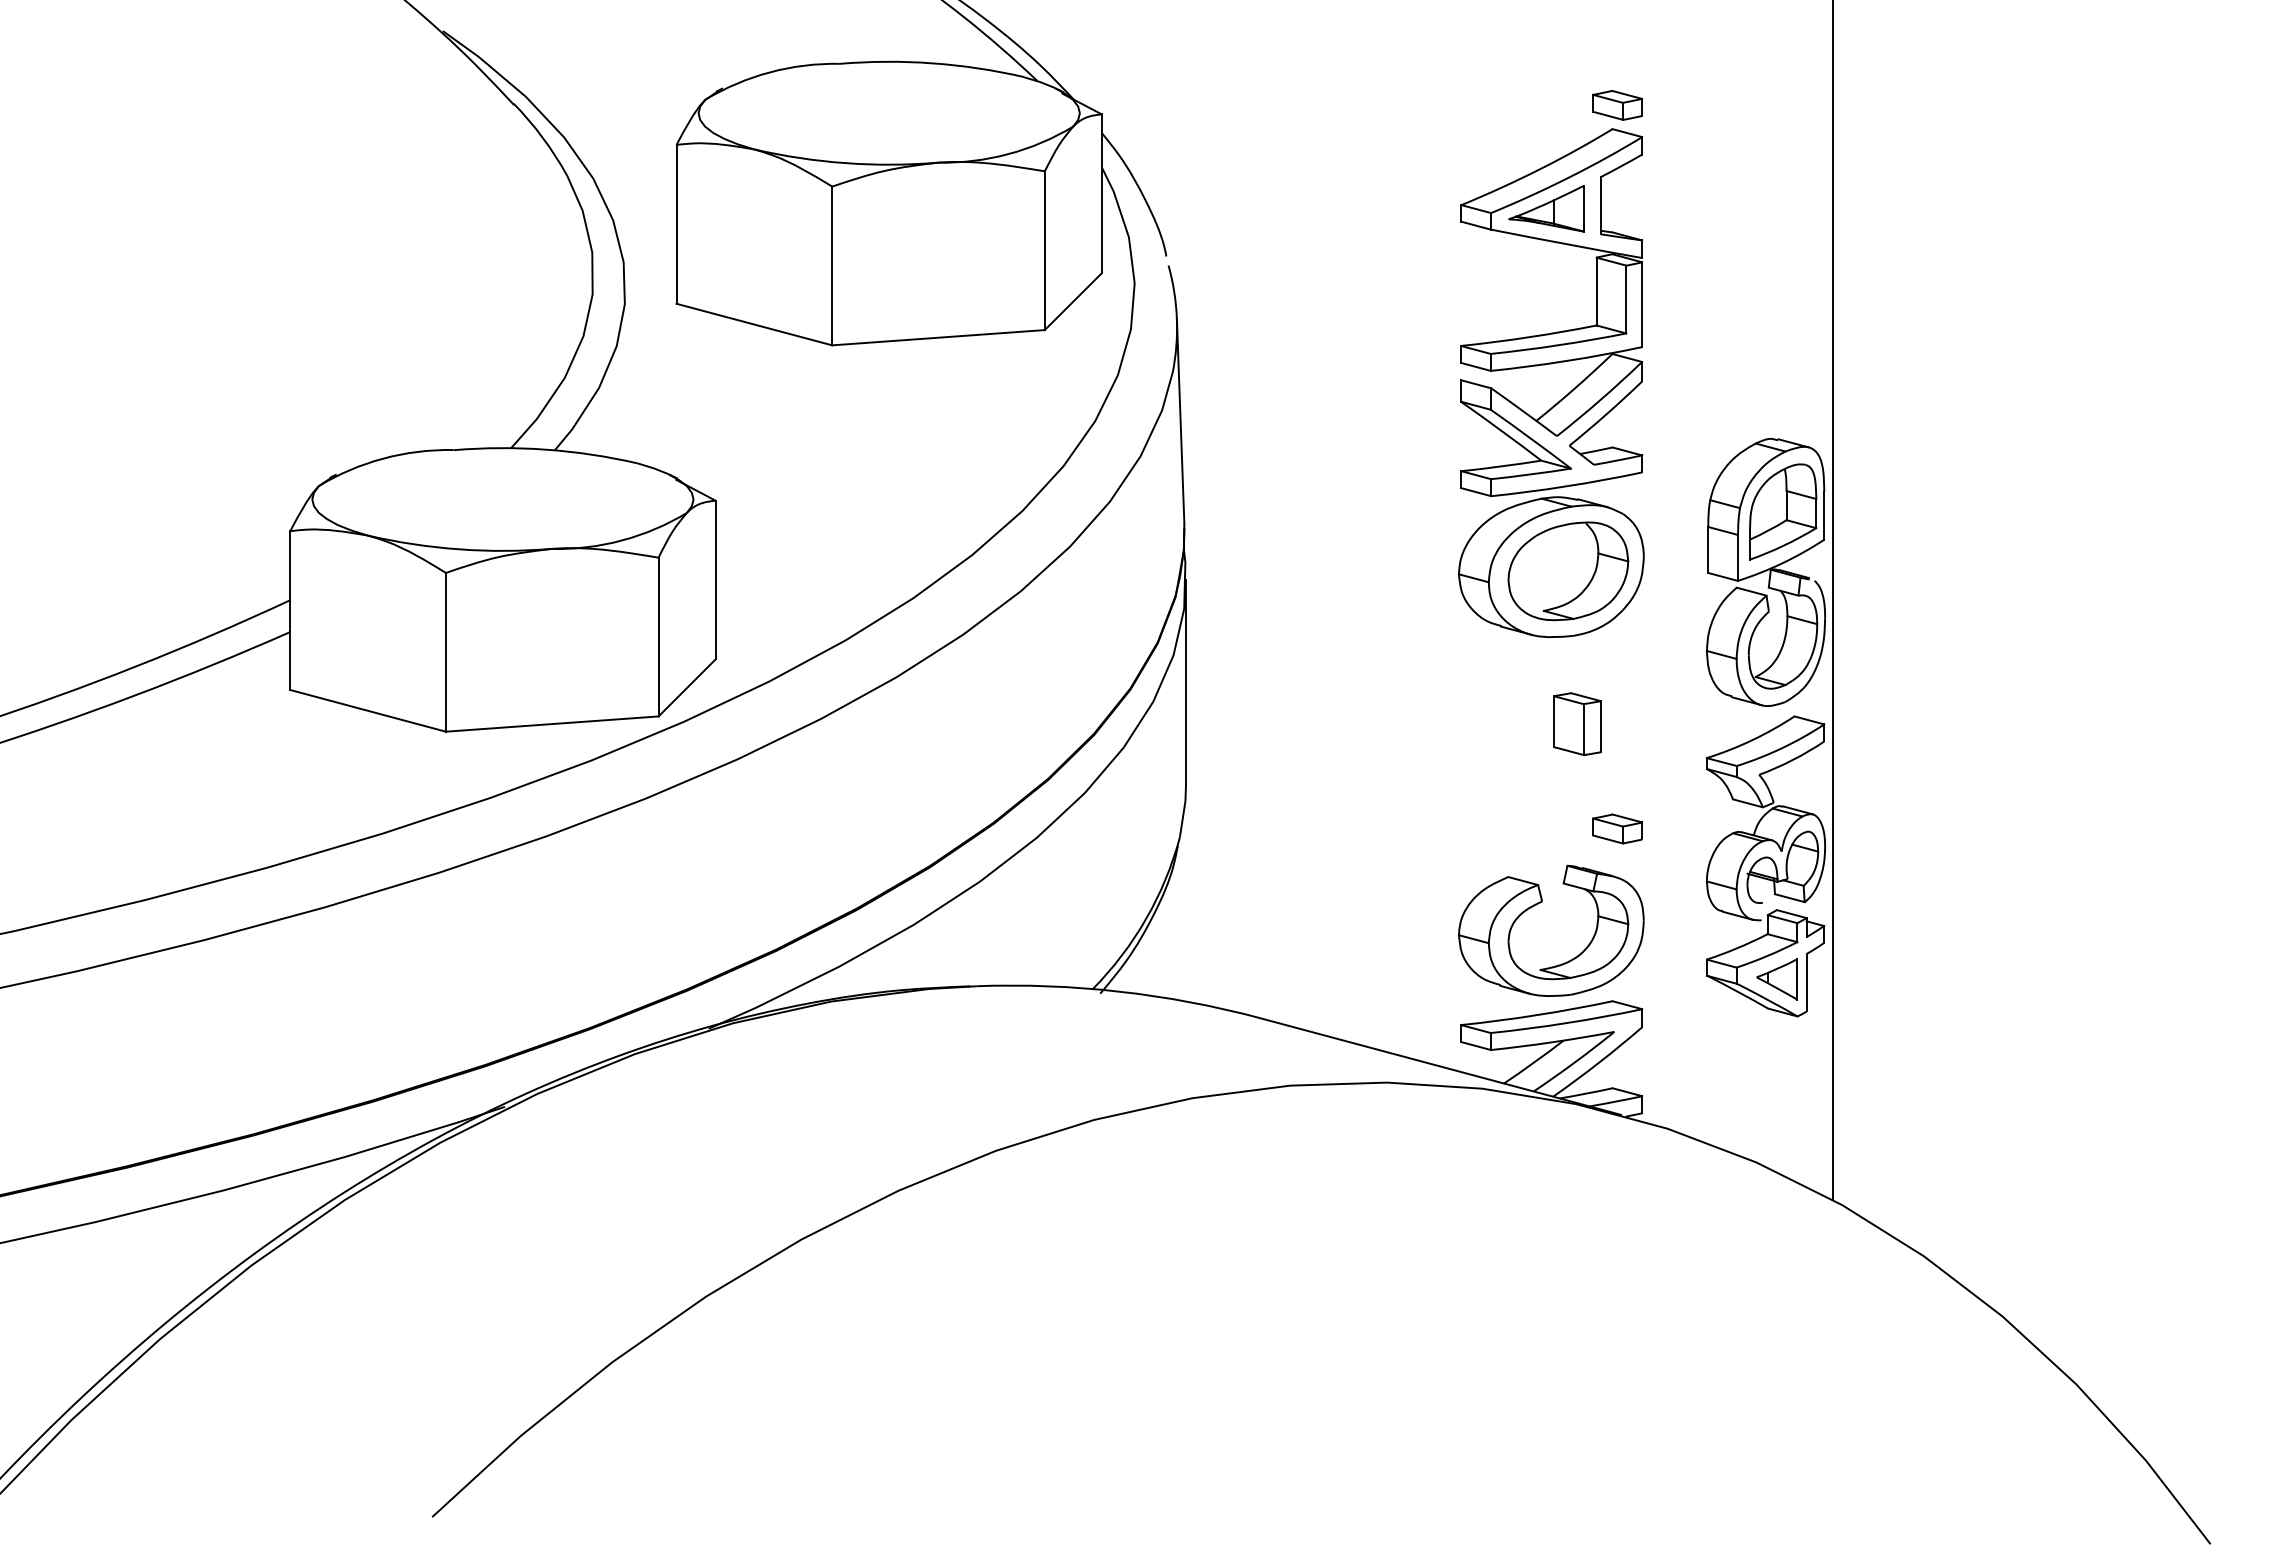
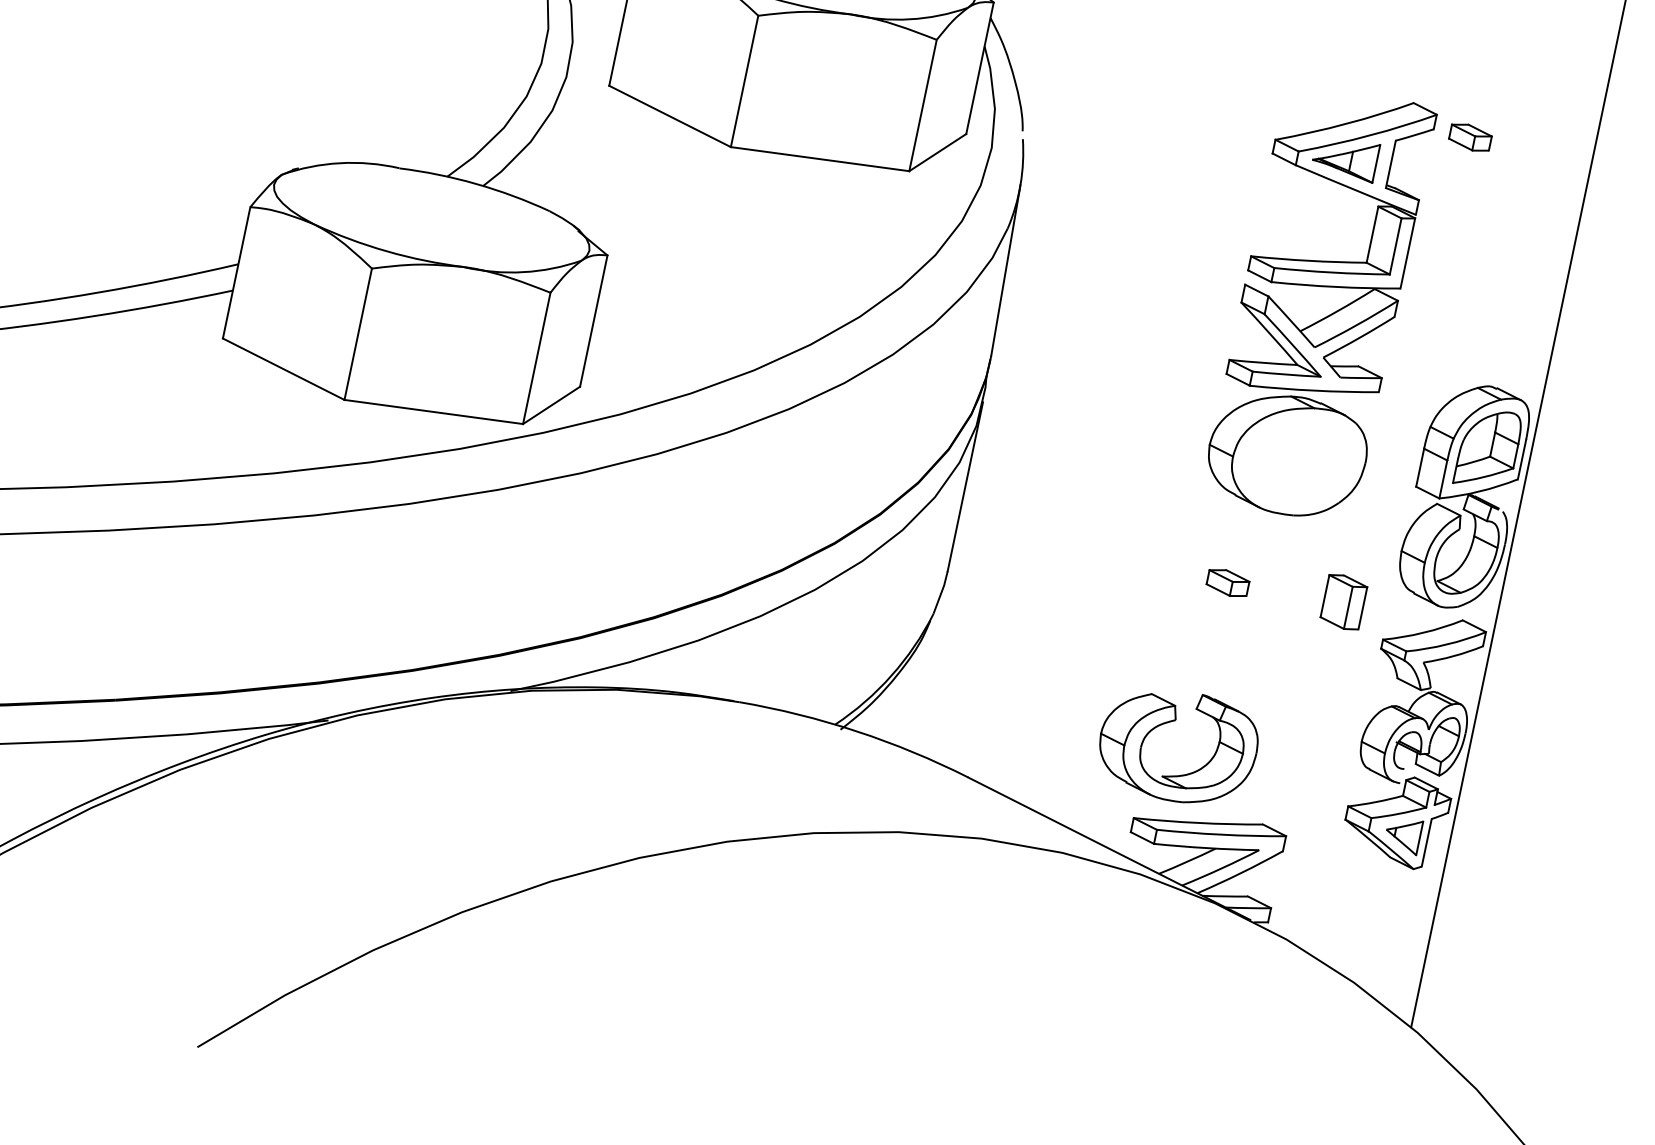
part: (1617, 105) -> (1470, 137), moved
part: (1568, 571) -> (1300, 461), removed
part: (1577, 724) -> (1343, 602), moved
part: (1617, 828) -> (1228, 582), moved
part: (1538, 904) -> (1172, 722), moved

